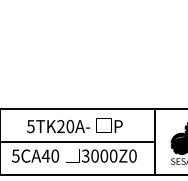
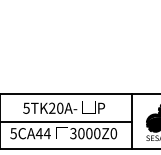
text: (54, 155) -> (46, 133), 5CA40 -> 5CA44

